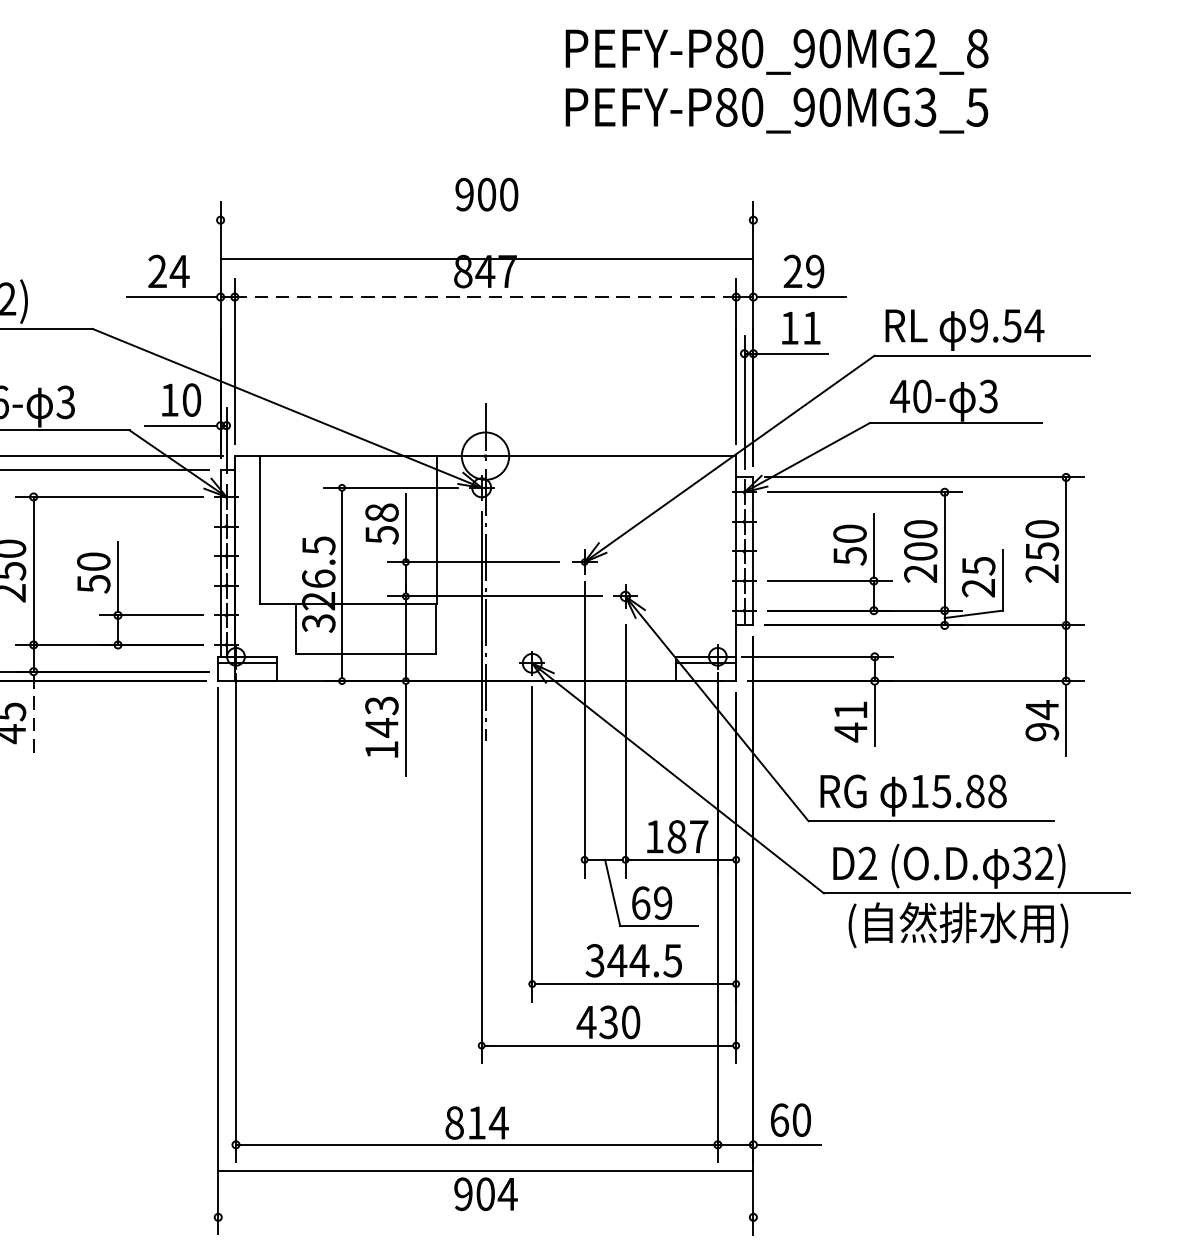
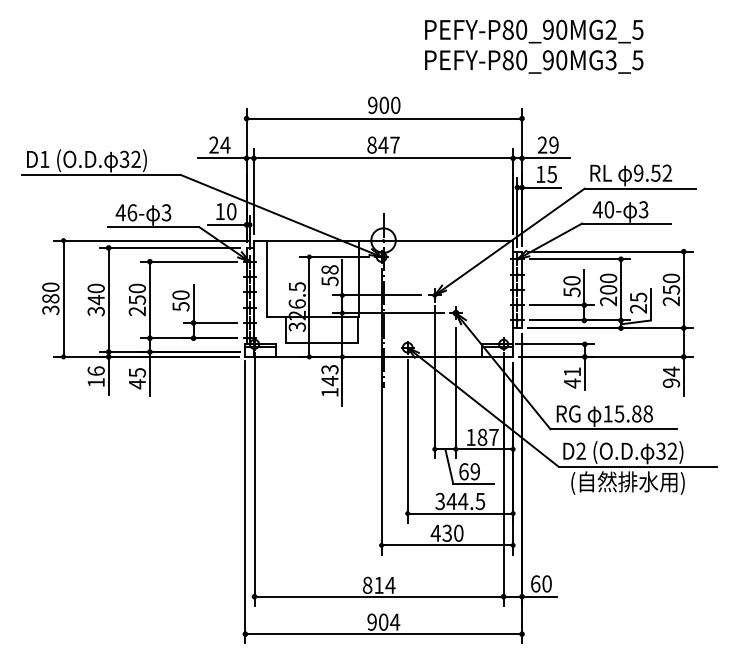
text: (976, 47) -> (637, 29), PEFY-P80_90MG2_8 -> PEFY-P80_90MG2_5
line: (487, 258) -> (384, 118), moved
line: (485, 297) -> (383, 158), dashed -> solid
text: (1034, 324) -> (667, 172), 9.54 -> 9.52
text: (810, 328) -> (551, 174), 11 -> 15
line: (32, 715) -> (149, 374), dashed -> solid
line: (485, 1171) -> (383, 634), moved

